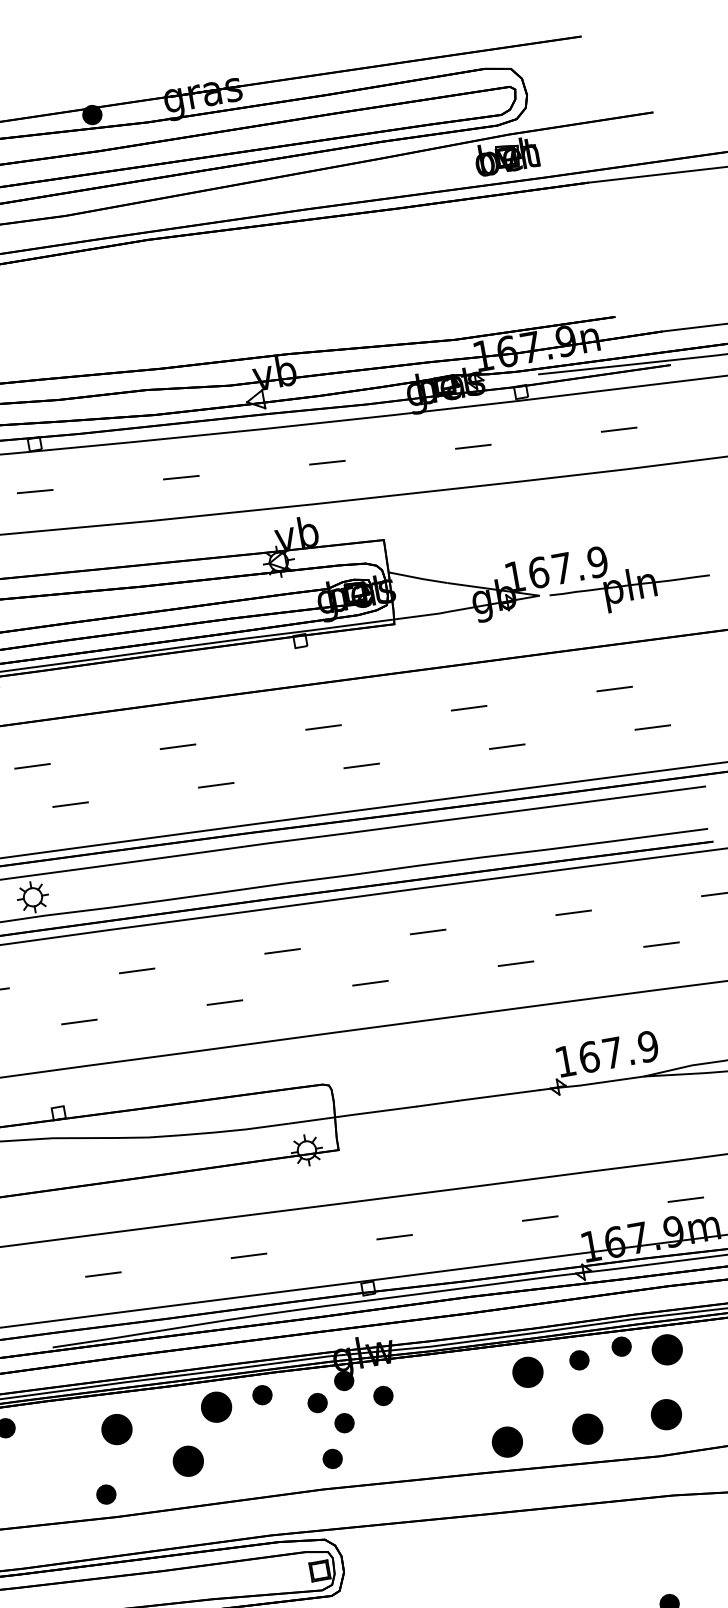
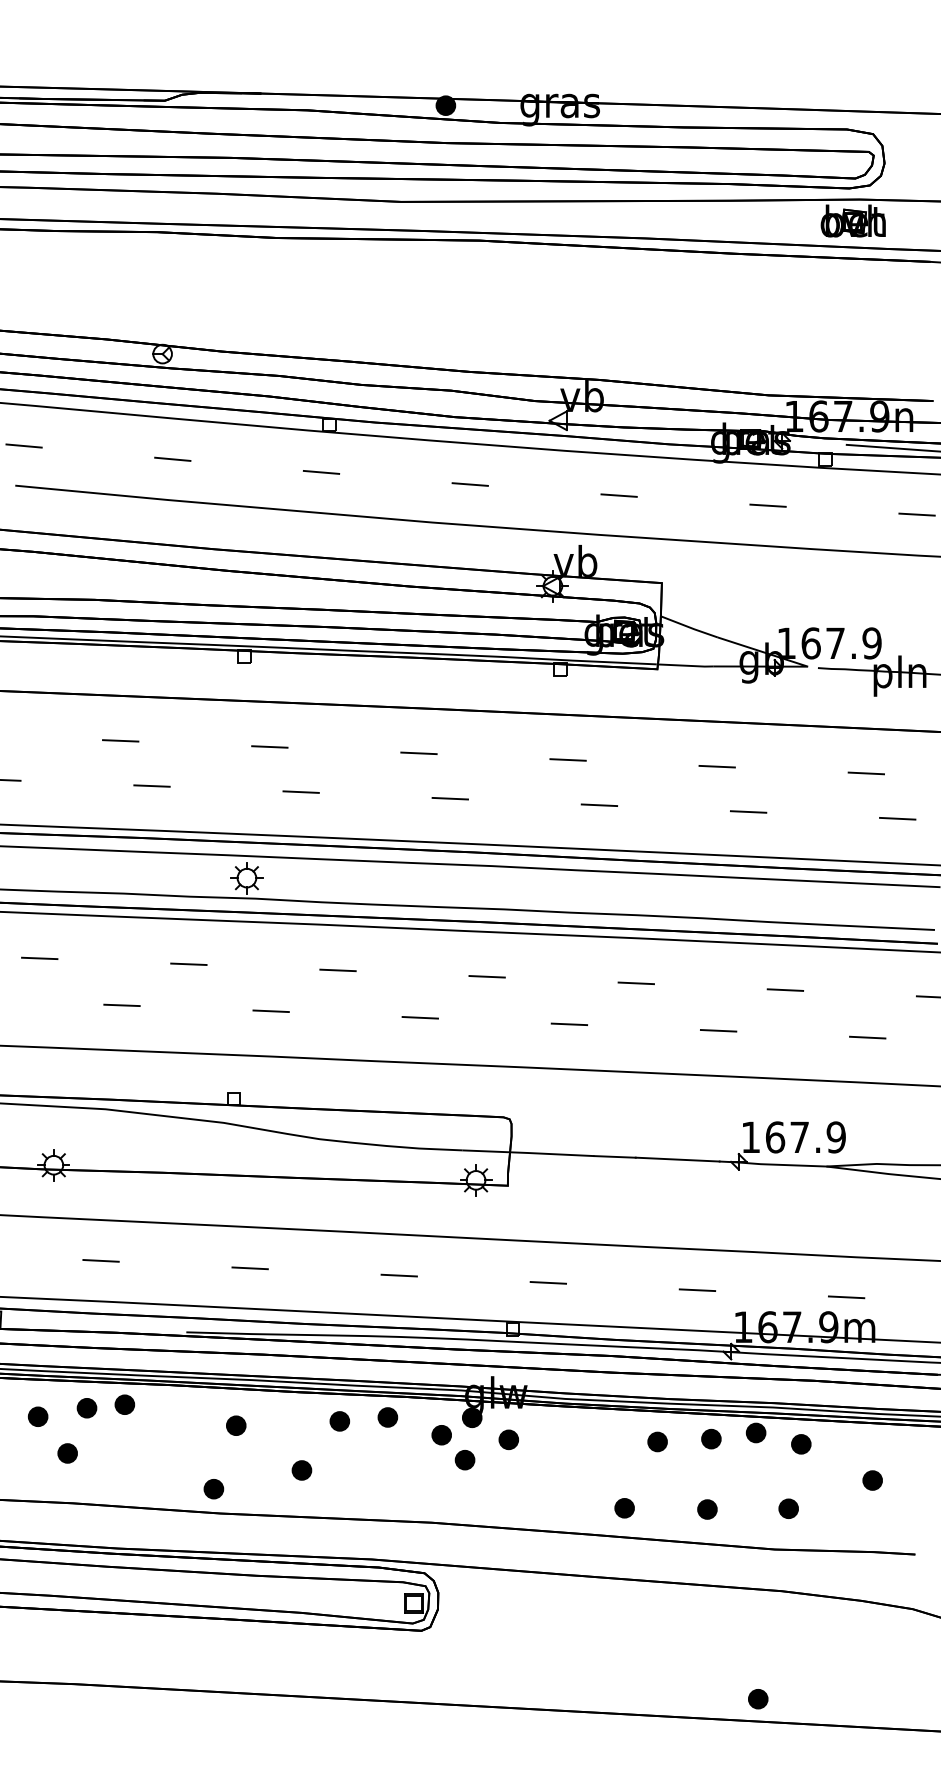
part: (667, 1350) -> (801, 1444), size x0.62
part: (527, 1371) -> (657, 1441), size x0.62
part: (216, 1407) -> (339, 1421), size x0.62
part: (666, 1414) -> (788, 1508), size x0.62
part: (117, 1429) -> (236, 1425), size x0.62
part: (587, 1429) -> (707, 1509), size x0.62
part: (507, 1442) -> (624, 1508), size x0.62
part: (332, 1458) -> (446, 1493), removed
part: (187, 1461) -> (301, 1470), size x0.62

